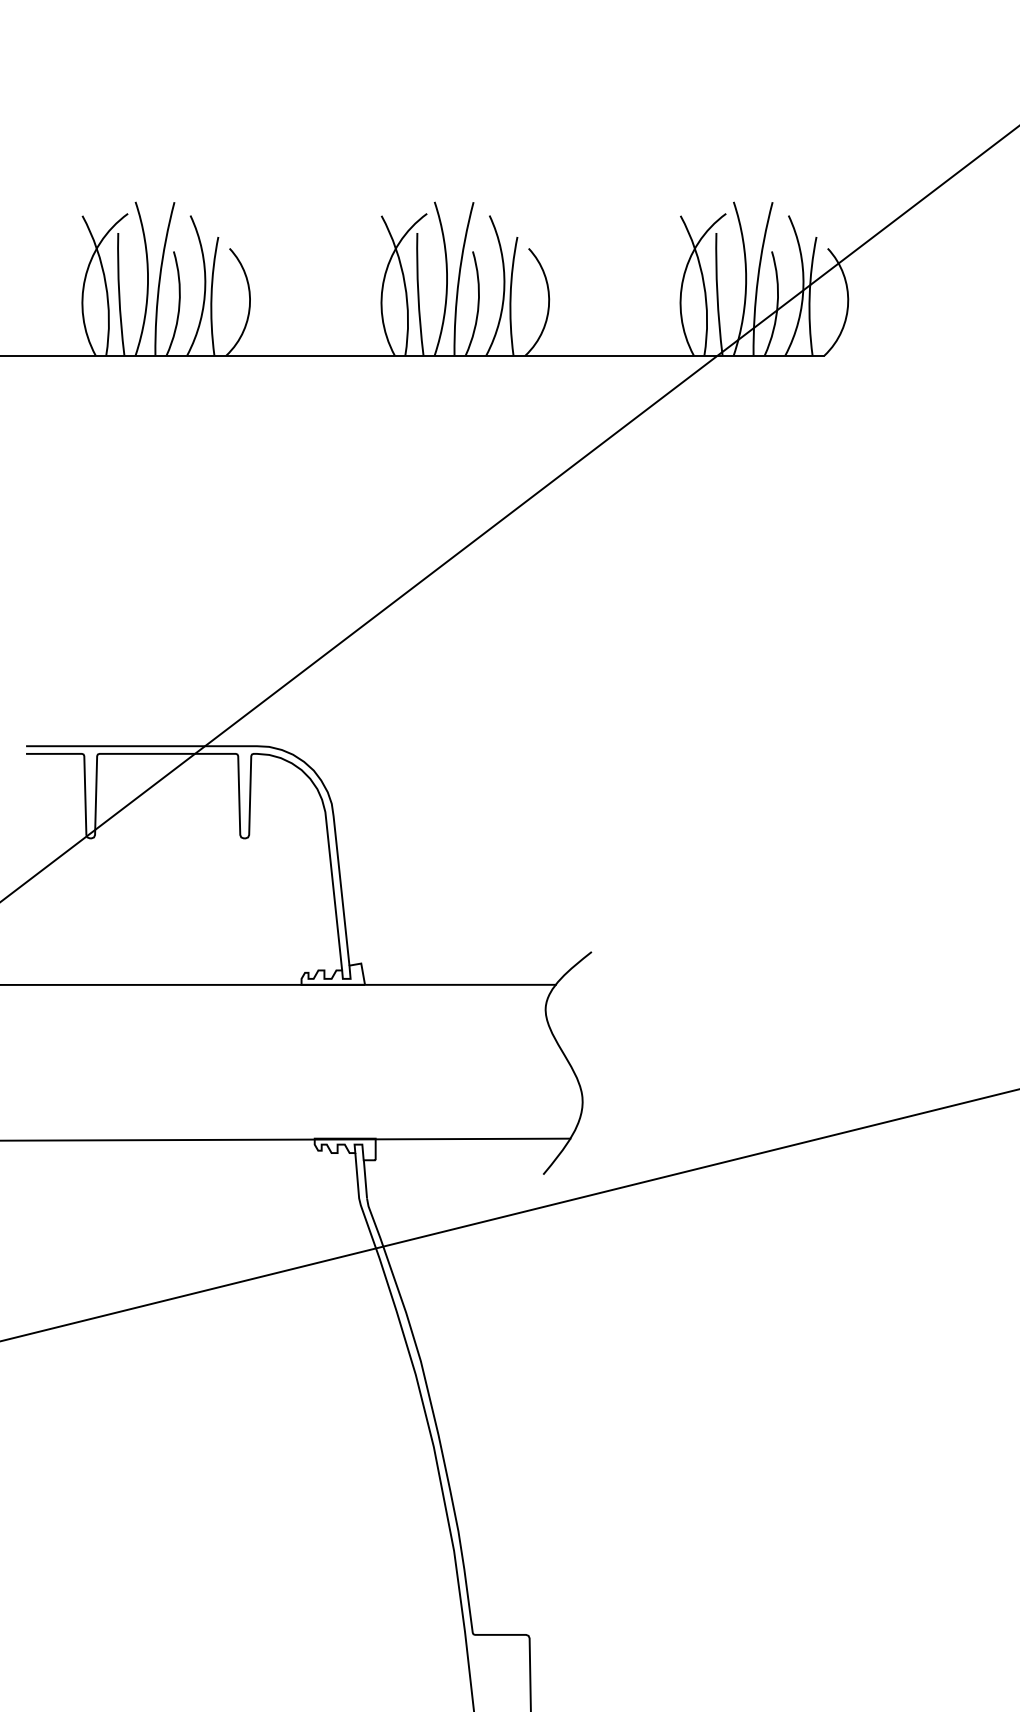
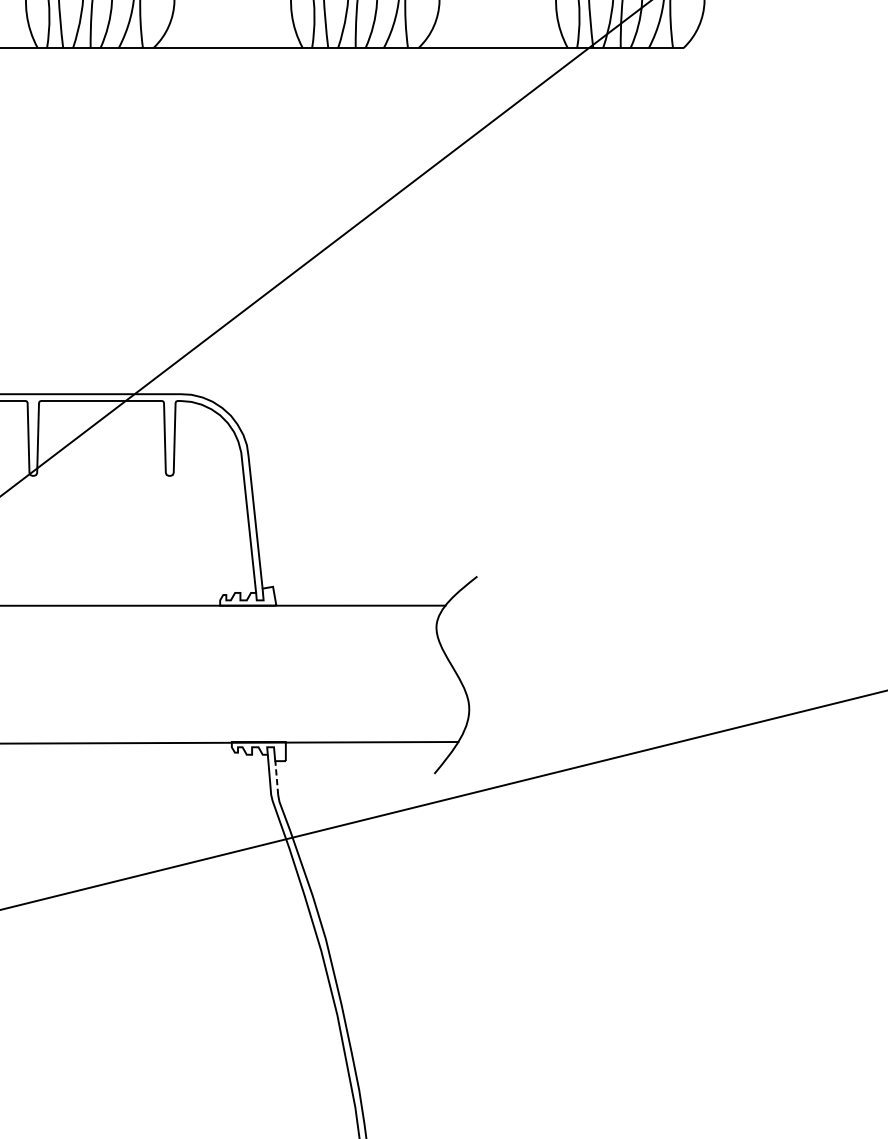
line: (365, 1178) -> (276, 777), solid -> dashed

